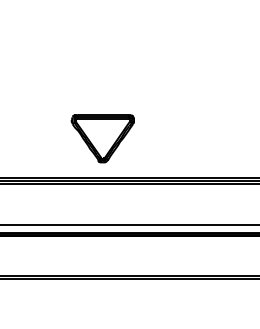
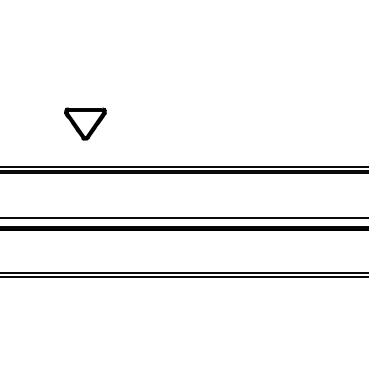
part: (103, 138) -> (85, 123), size x0.6

